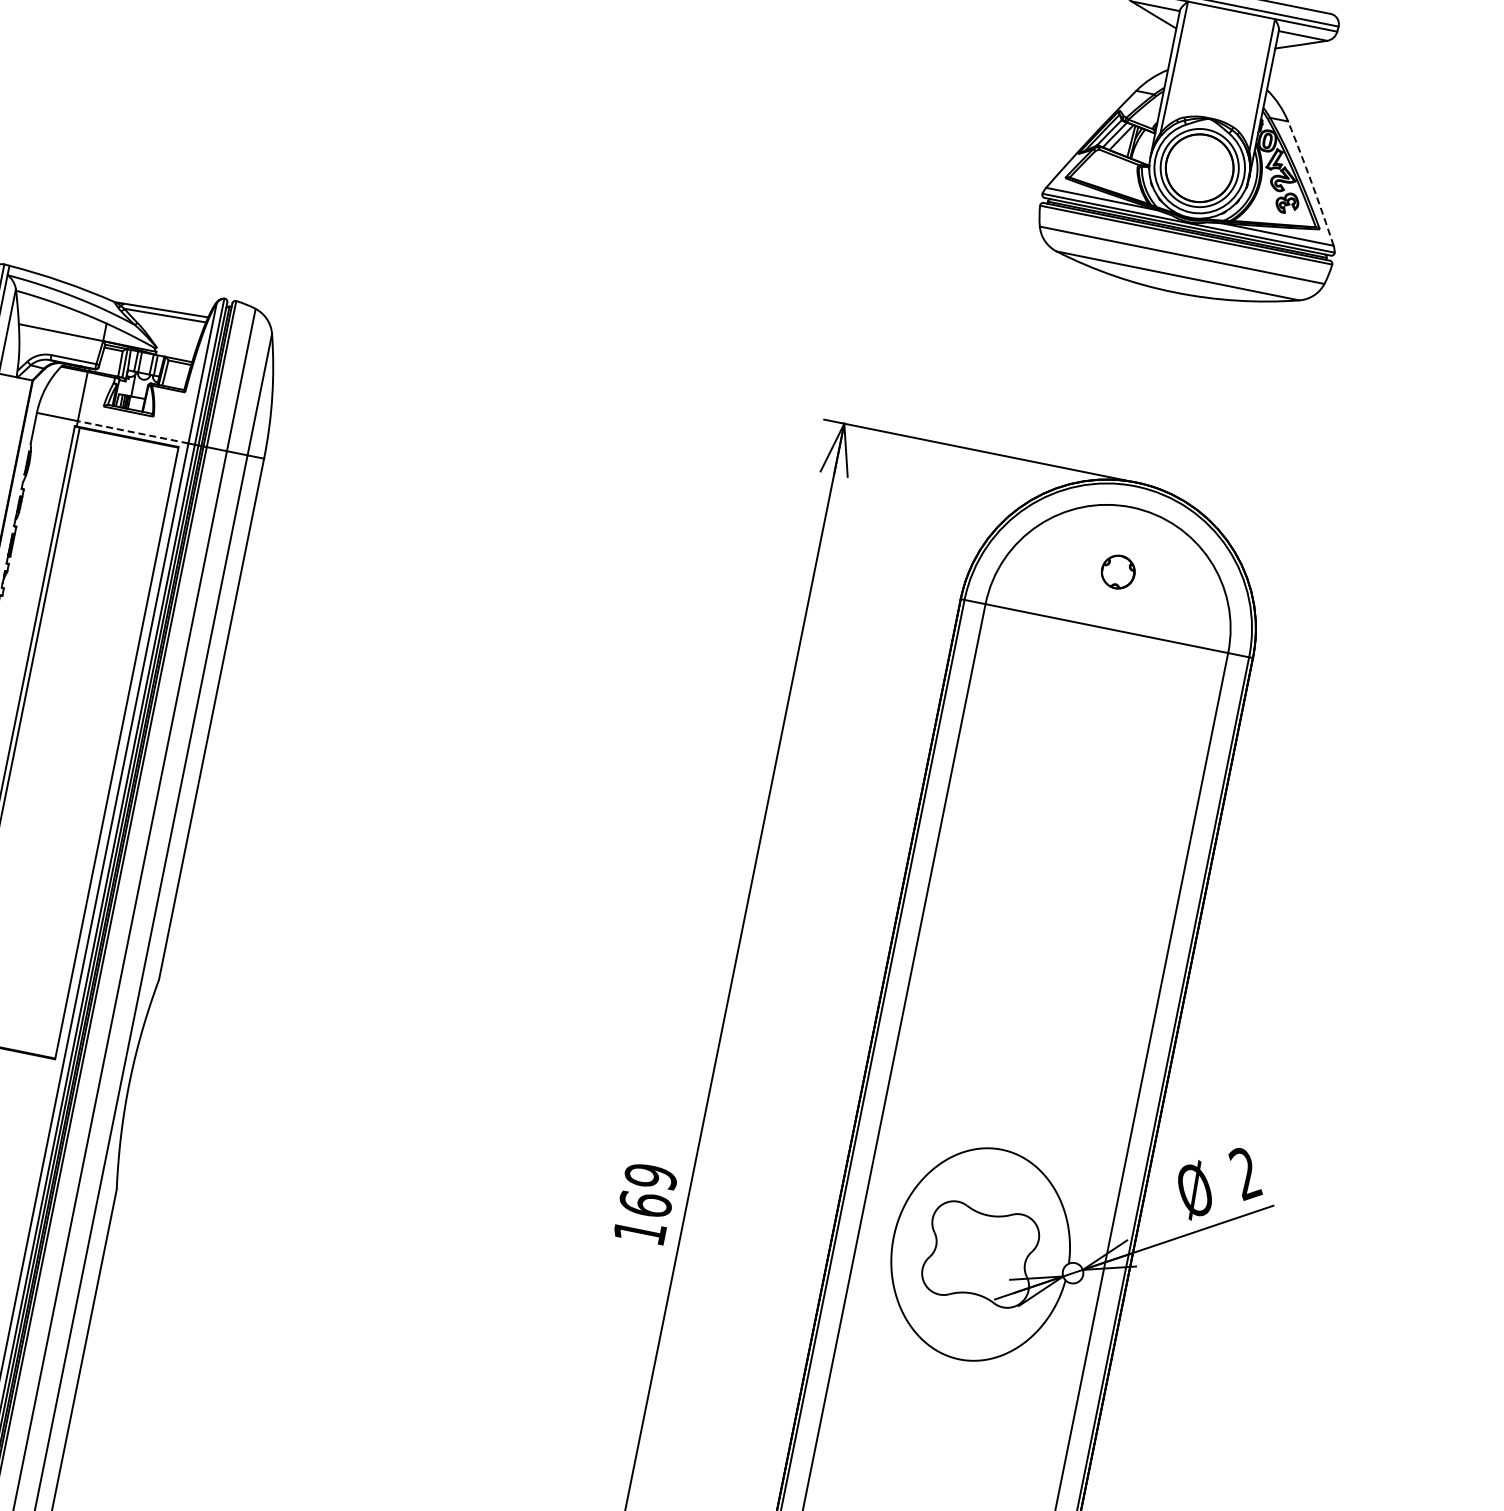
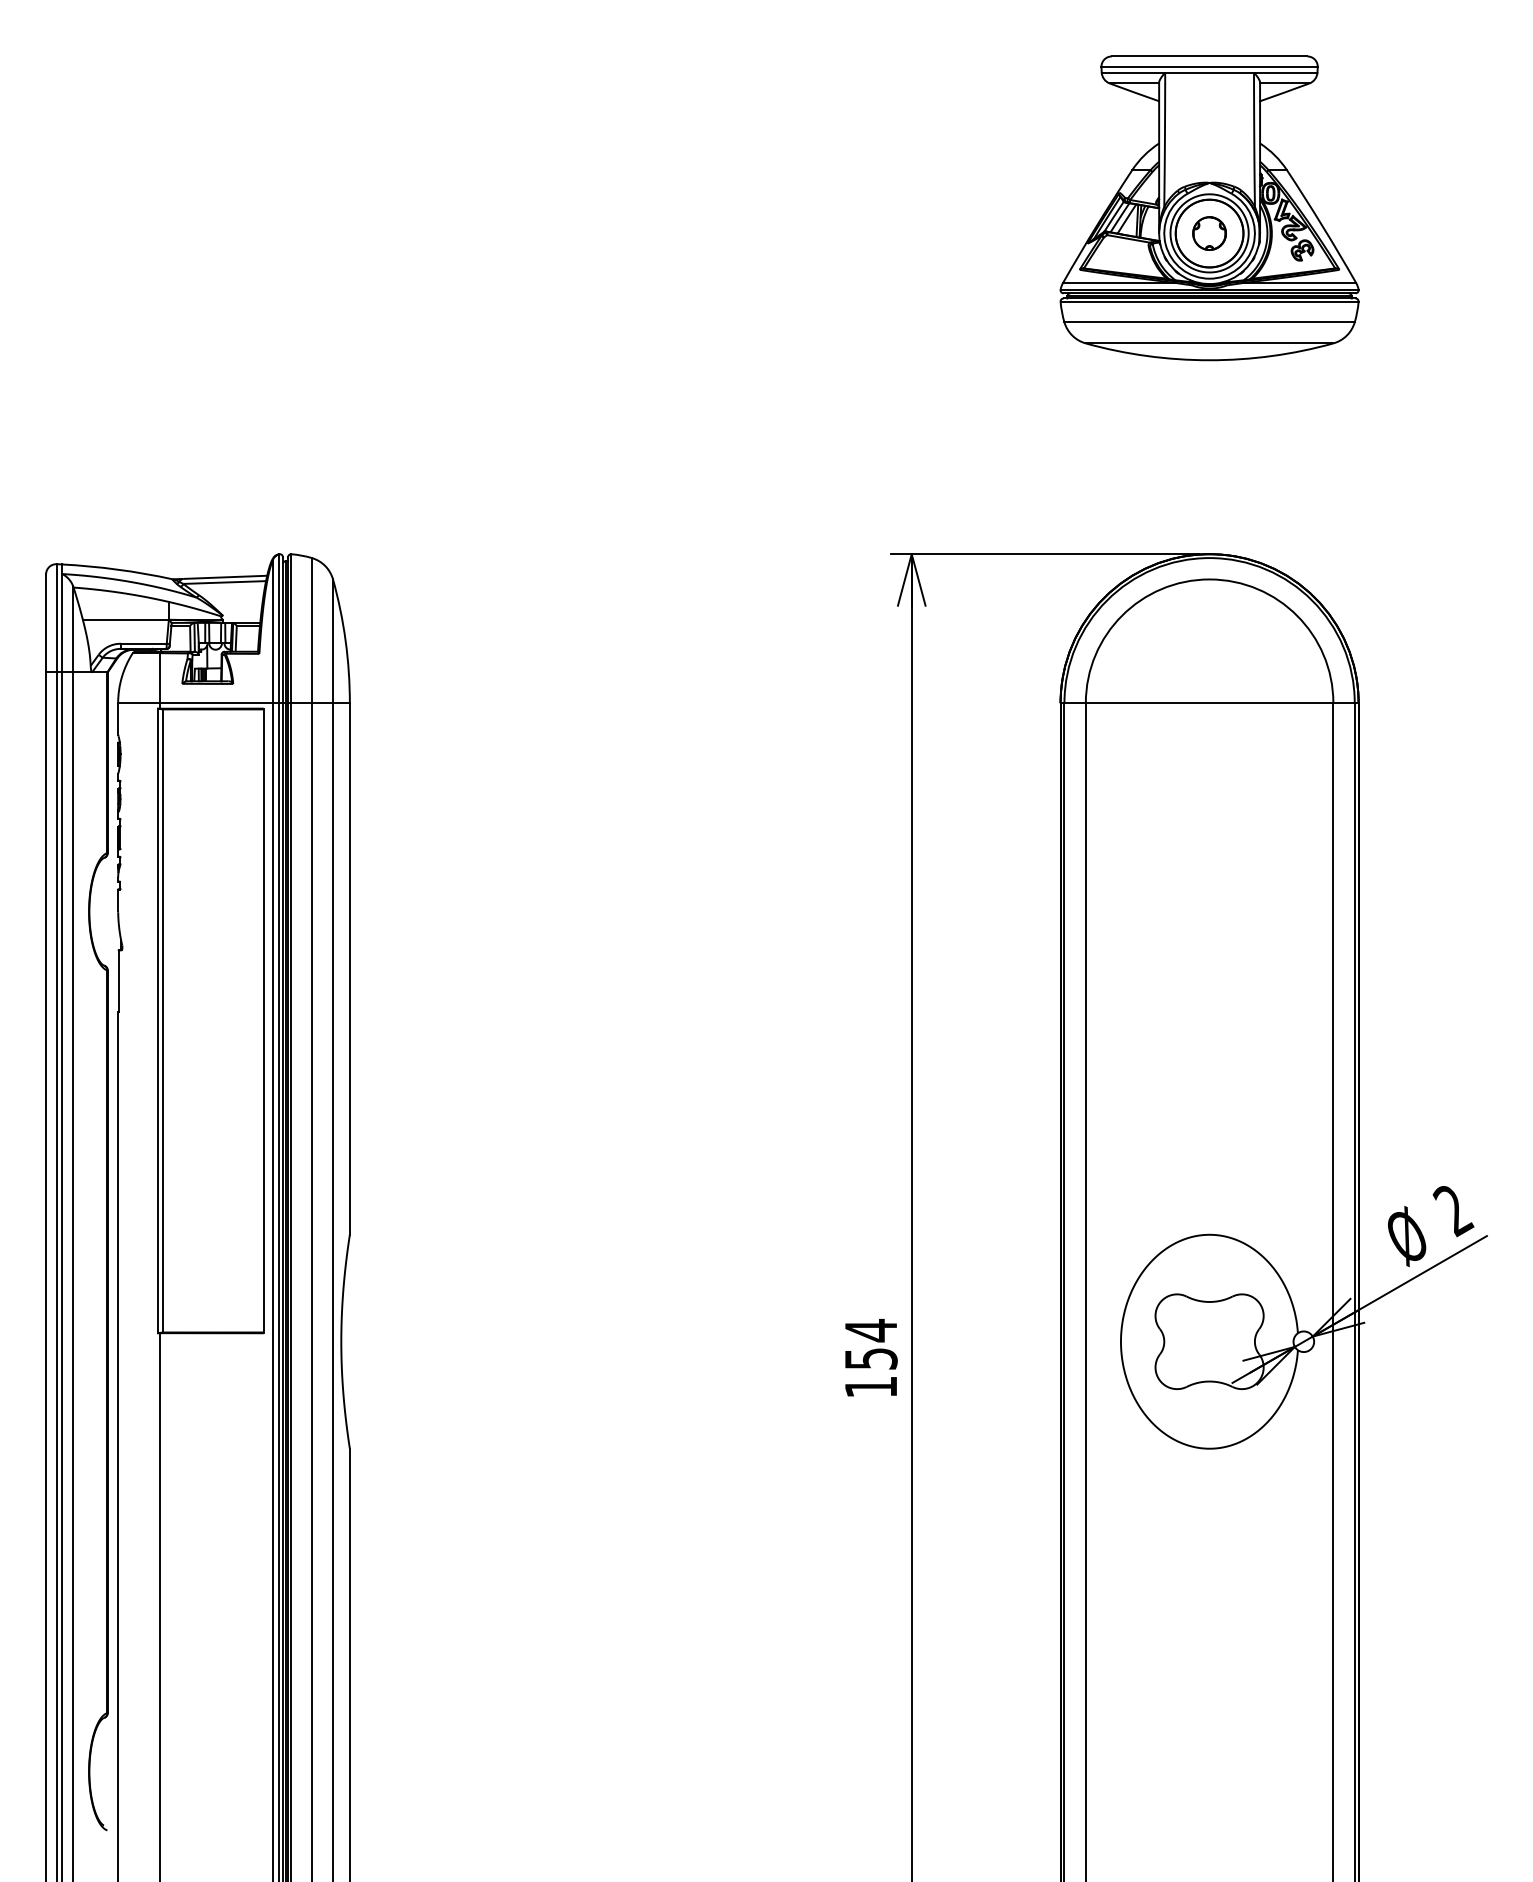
arc: (1311, 183) -> (1322, 226), dashed -> solid
line: (132, 432) -> (215, 703), dashed -> solid
part: (1118, 572) -> (1209, 233), moved
text: (647, 1189) -> (870, 1343), 169 -> 154

